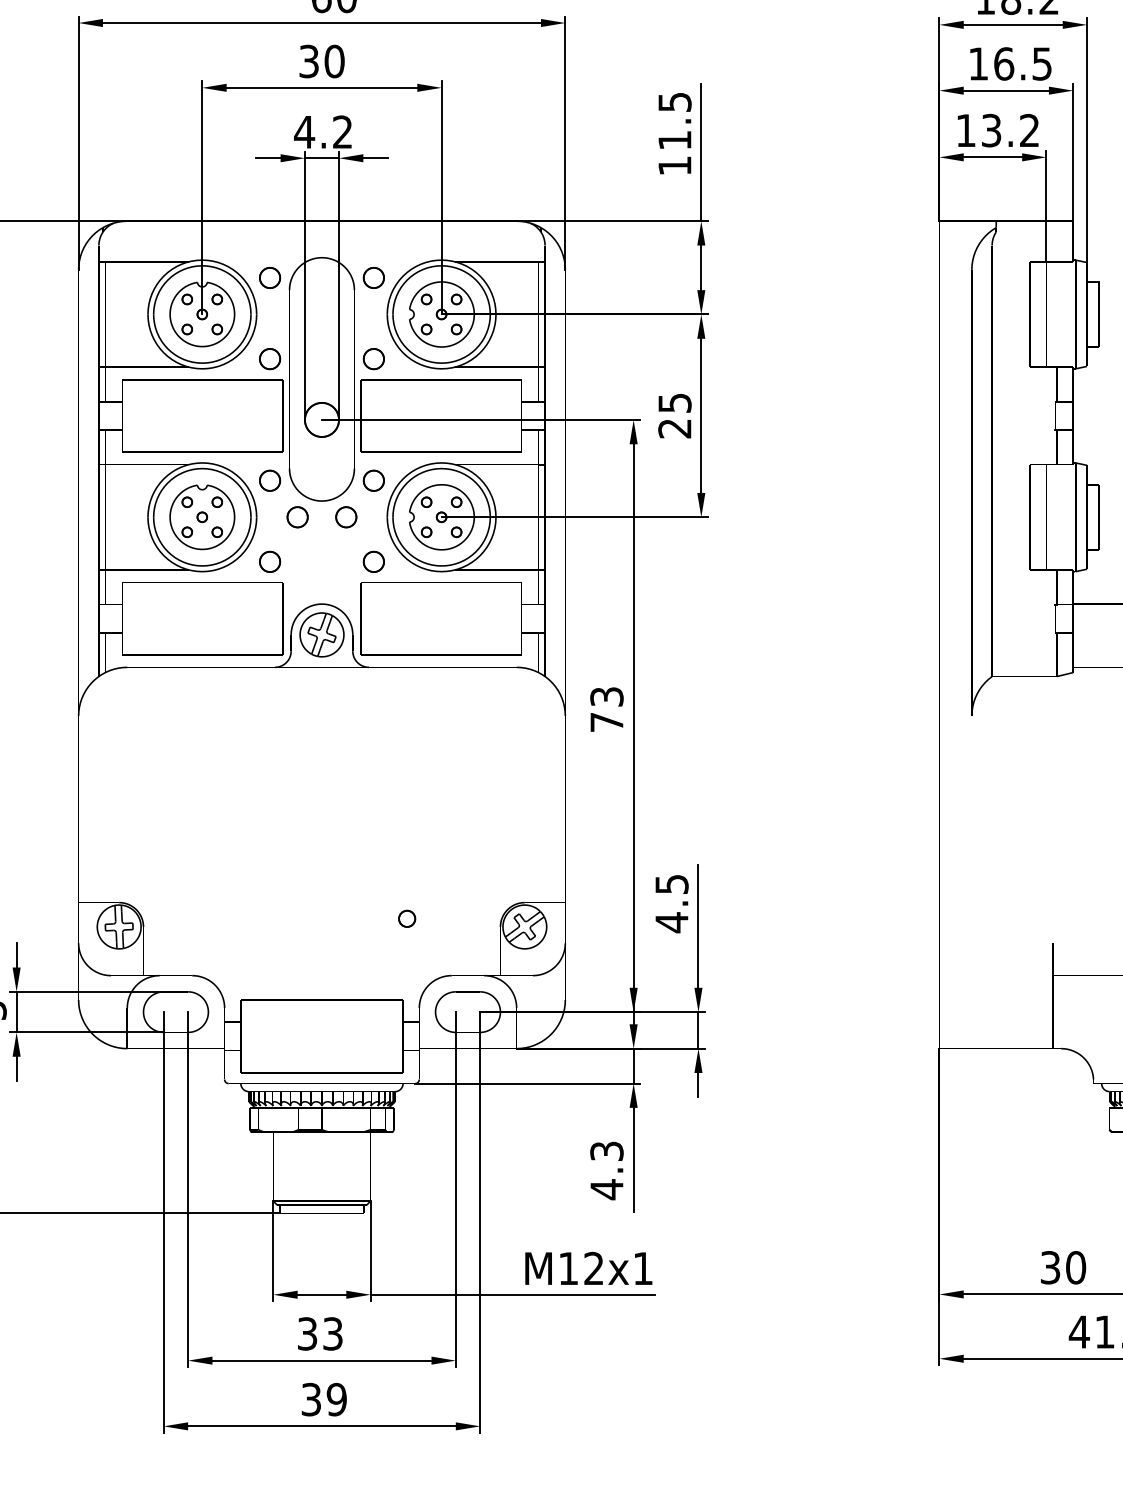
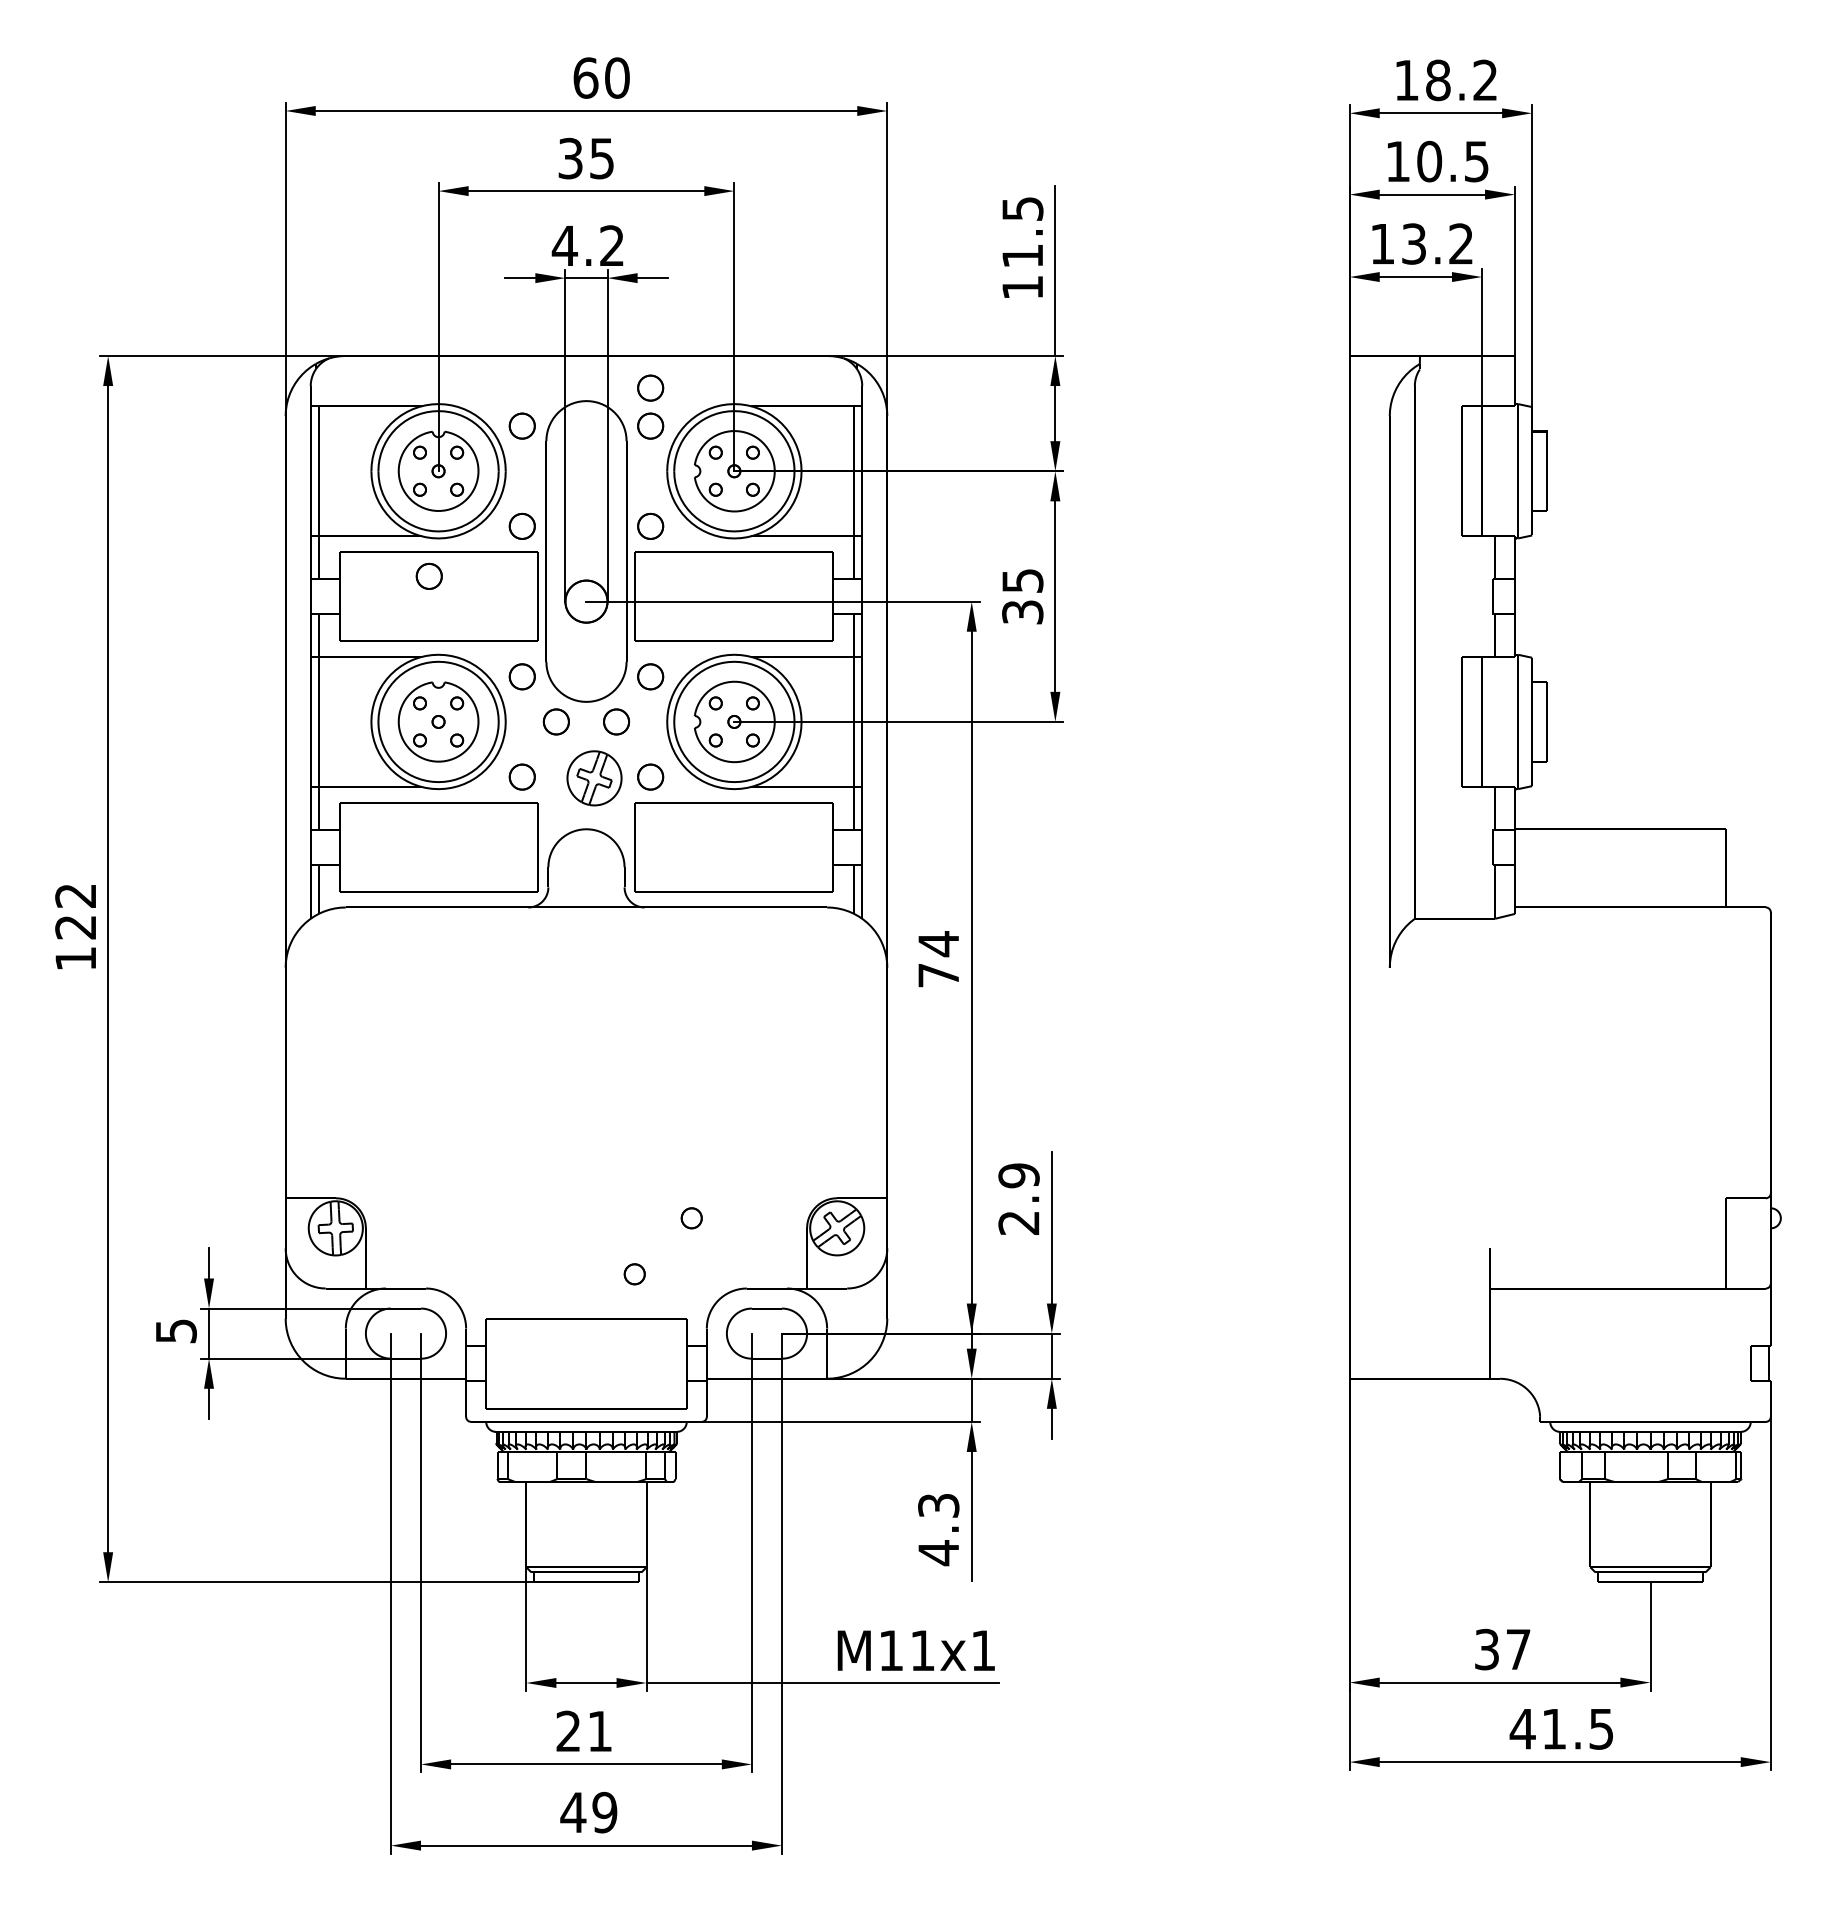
text: (334, 61) -> (601, 158), 30 -> 35
text: (1003, 63) -> (1429, 161), 16.5 -> 10.5
circle: (373, 246) -> (650, 387), added
circle: (194, 398) -> (428, 575), added
text: (674, 428) -> (1022, 612), 25 -> 35
part: (321, 635) -> (594, 778), moved
text: (606, 697) -> (938, 944), 73 -> 74
text: (671, 903) -> (1018, 1199), 4.5 -> 2.9
circle: (360, 964) -> (634, 1274), added
text: (1075, 1267) -> (1518, 1649), 30 -> 37
text: (593, 1268) -> (922, 1650), M12x1 -> M11x1
text: (319, 1334) -> (583, 1731), 33 -> 21
text: (311, 1399) -> (573, 1812), 39 -> 49

